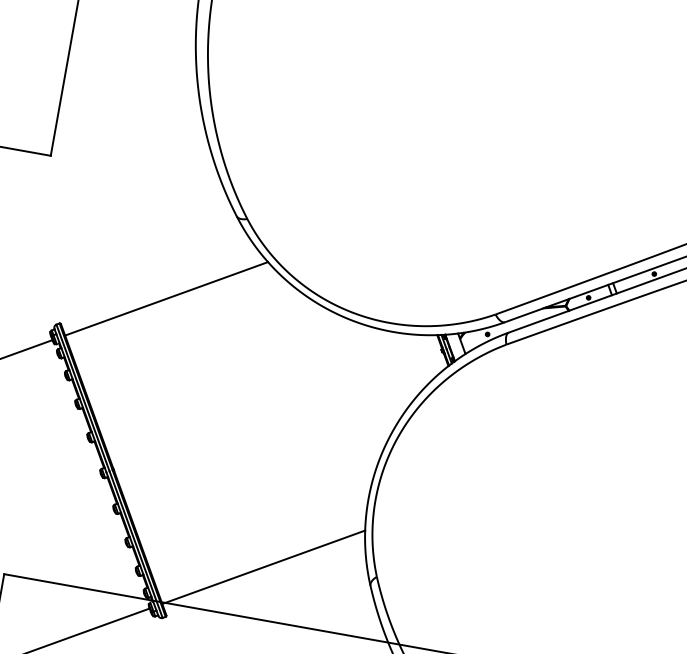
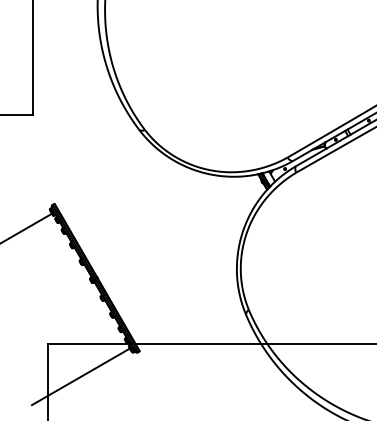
line: (166, 298) -> (109, 180), removed
line: (264, 567) -> (187, 315), removed

